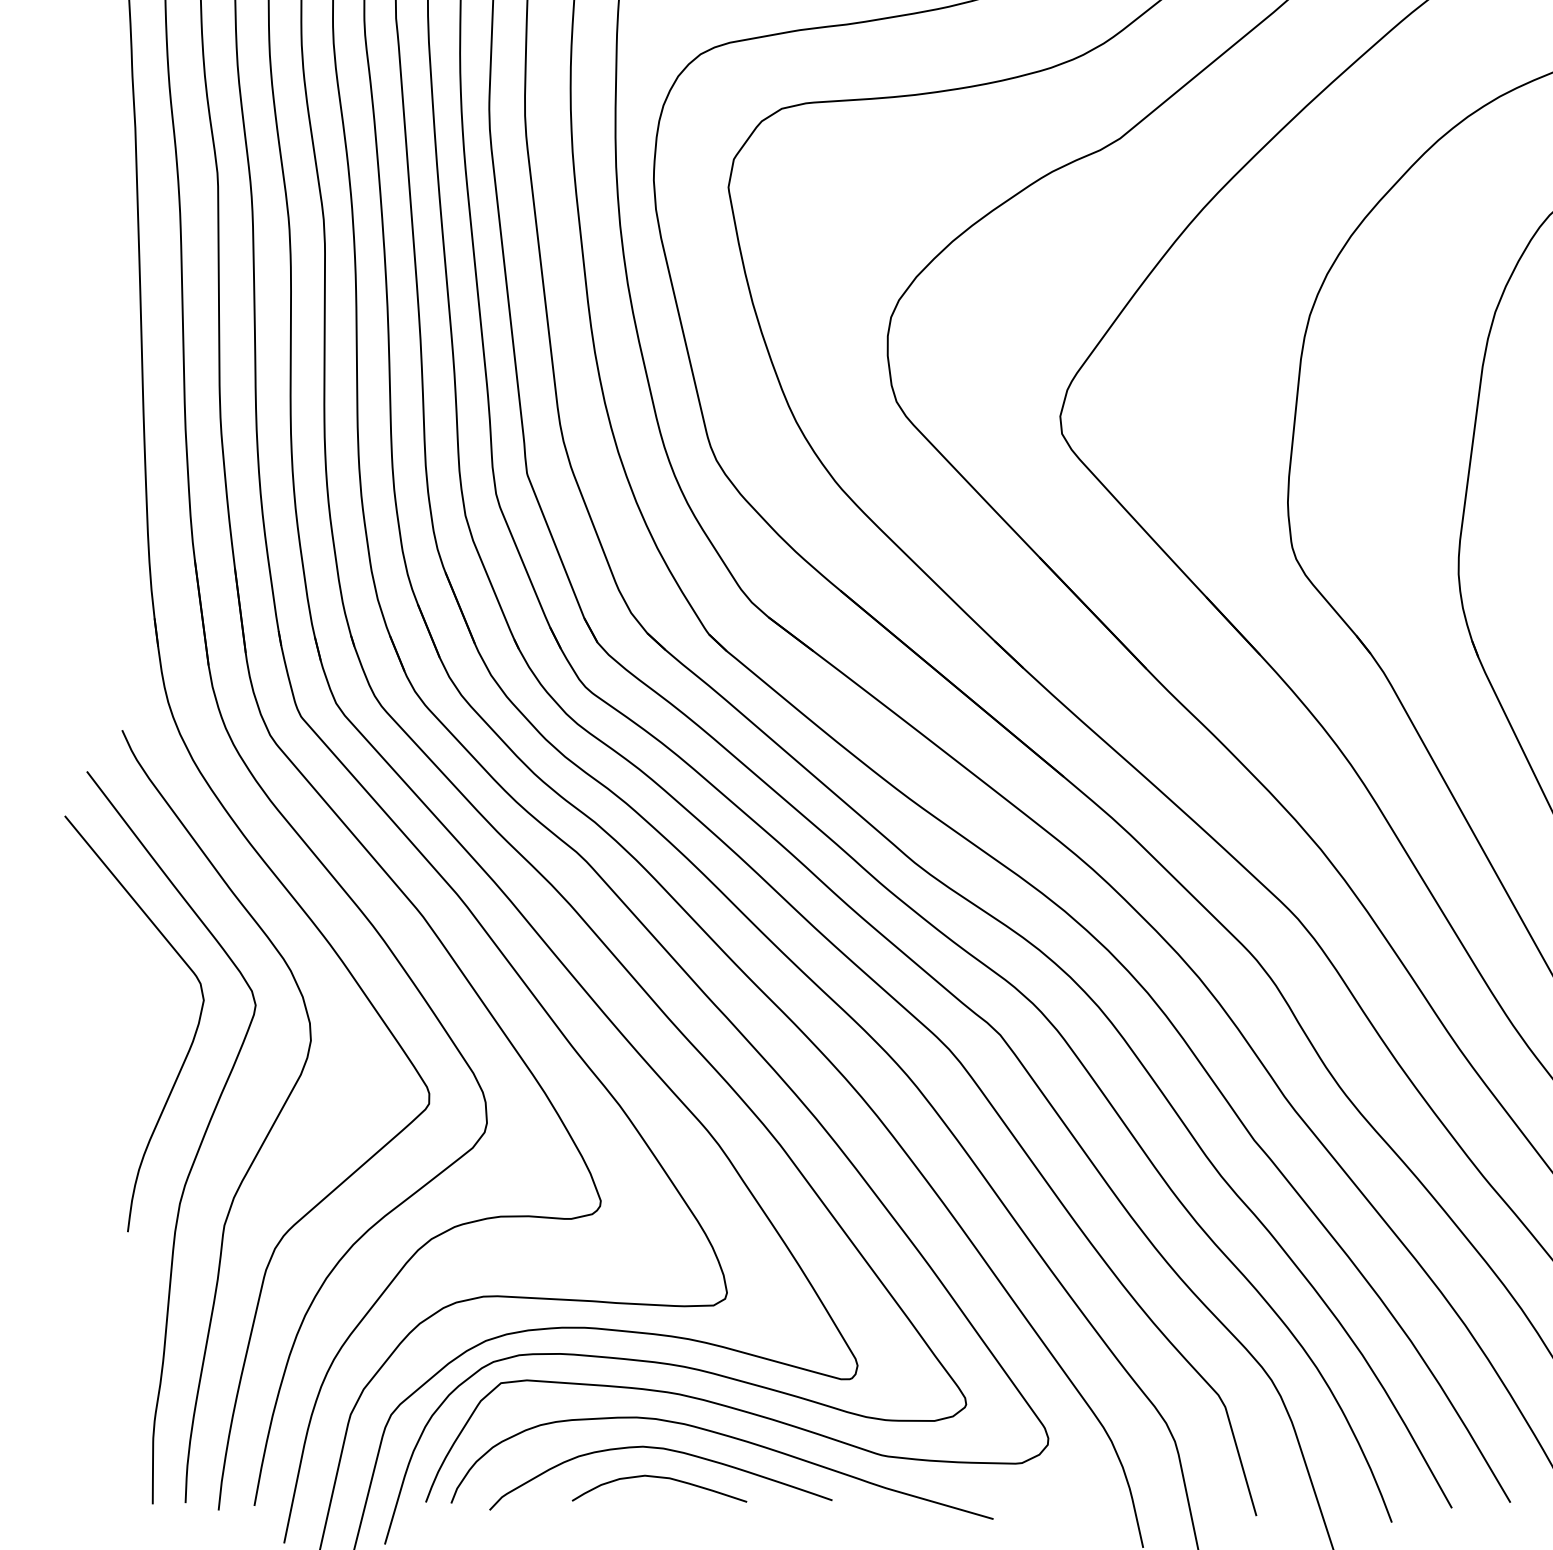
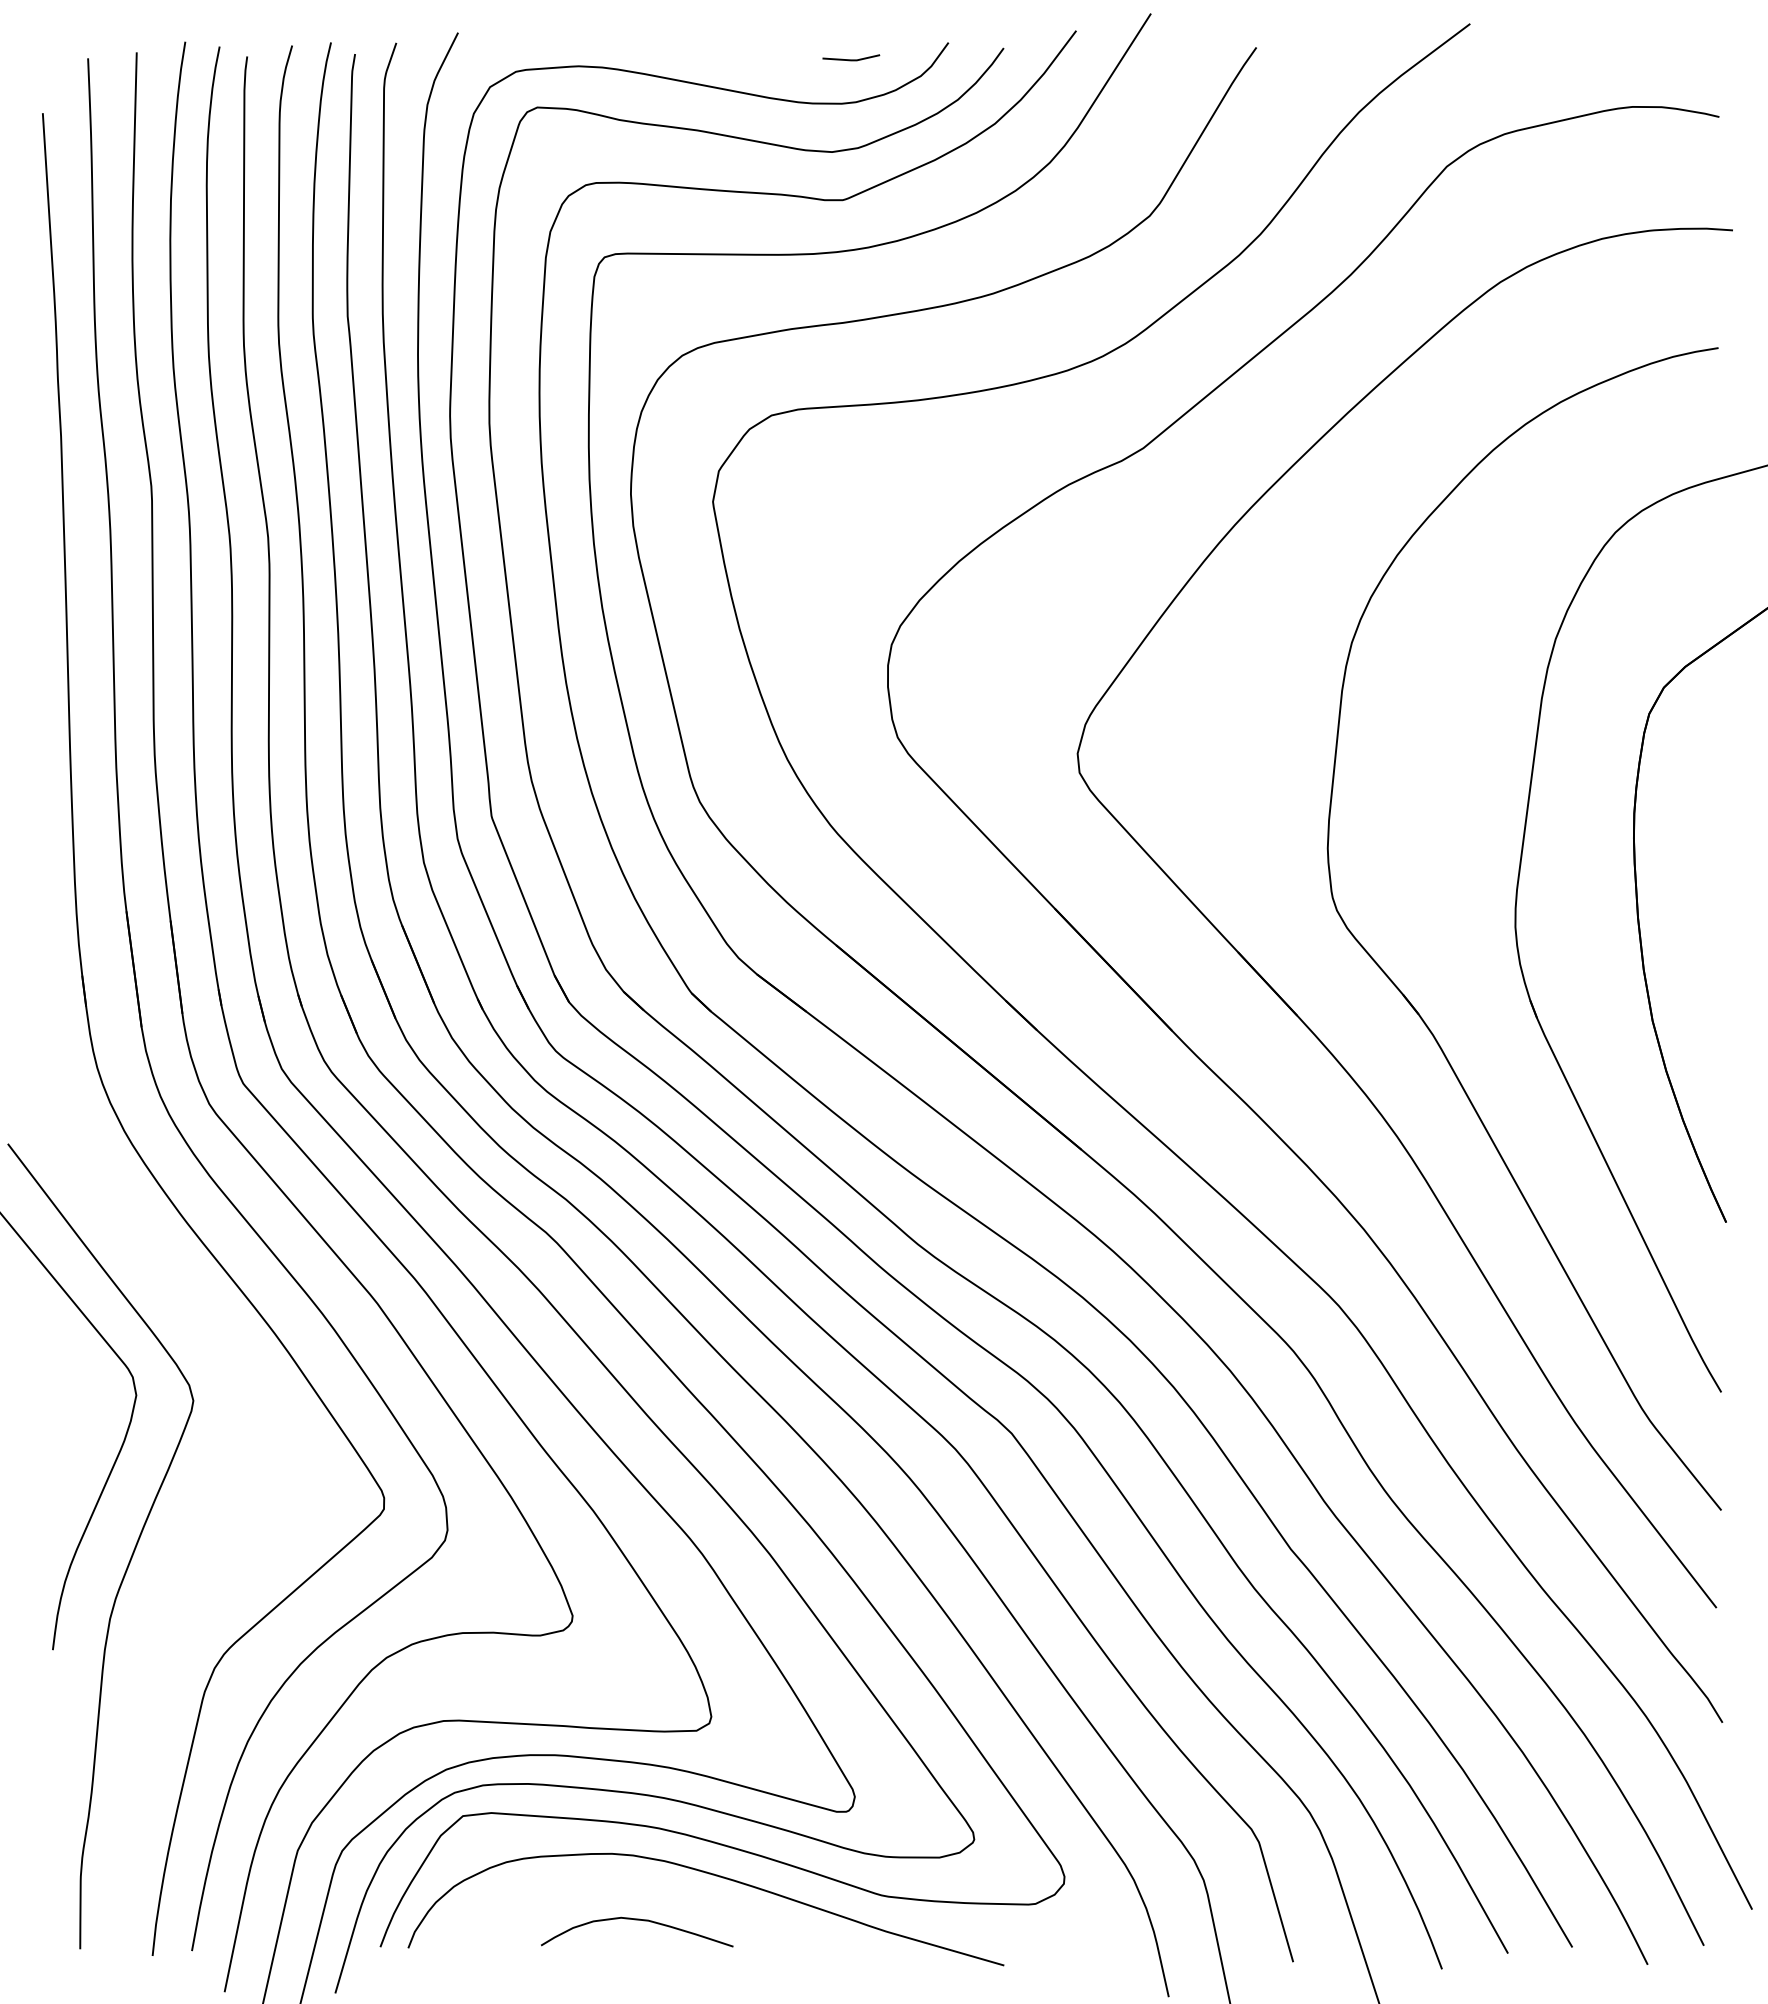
curve: (261, 1144) -> (199, 1553), removed
curve: (664, 1449) -> (642, 1889), removed

